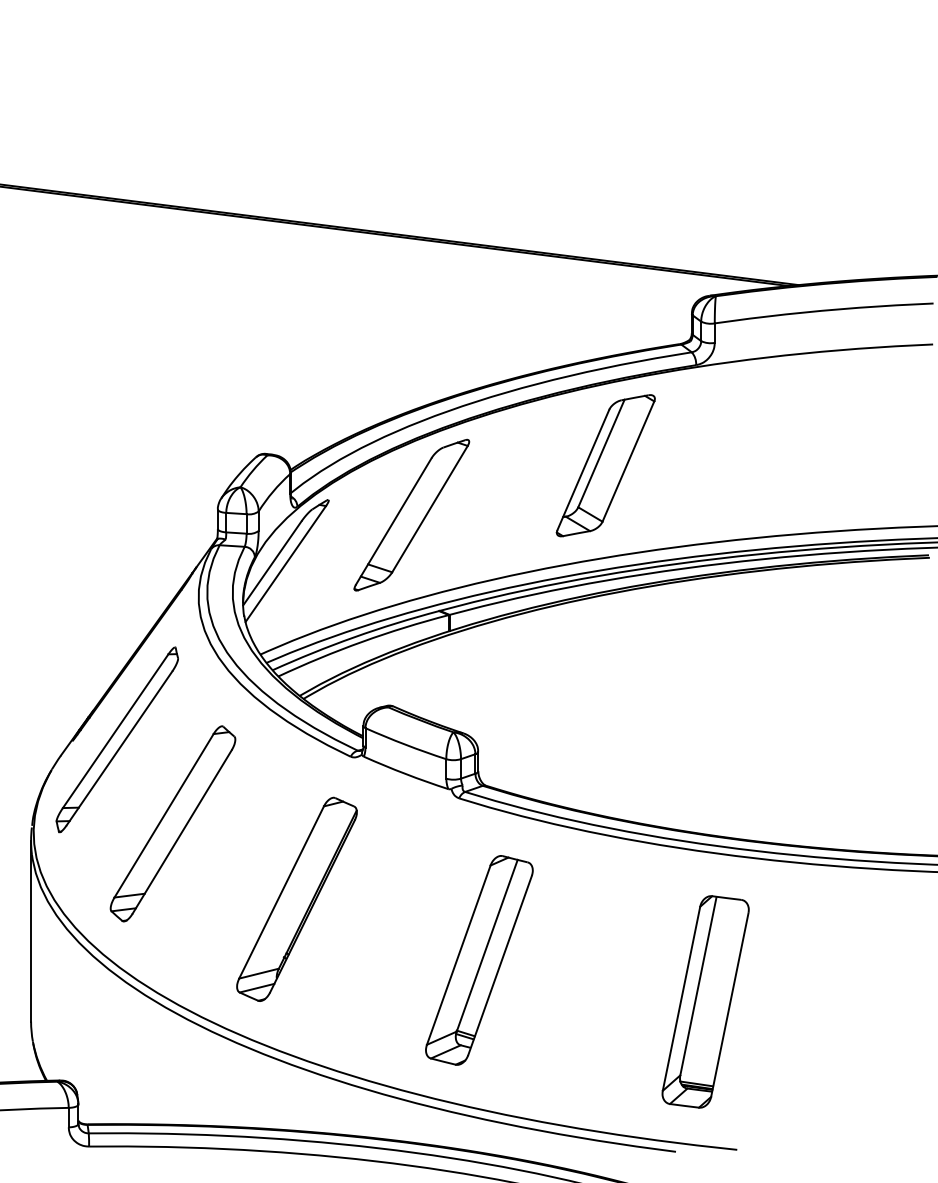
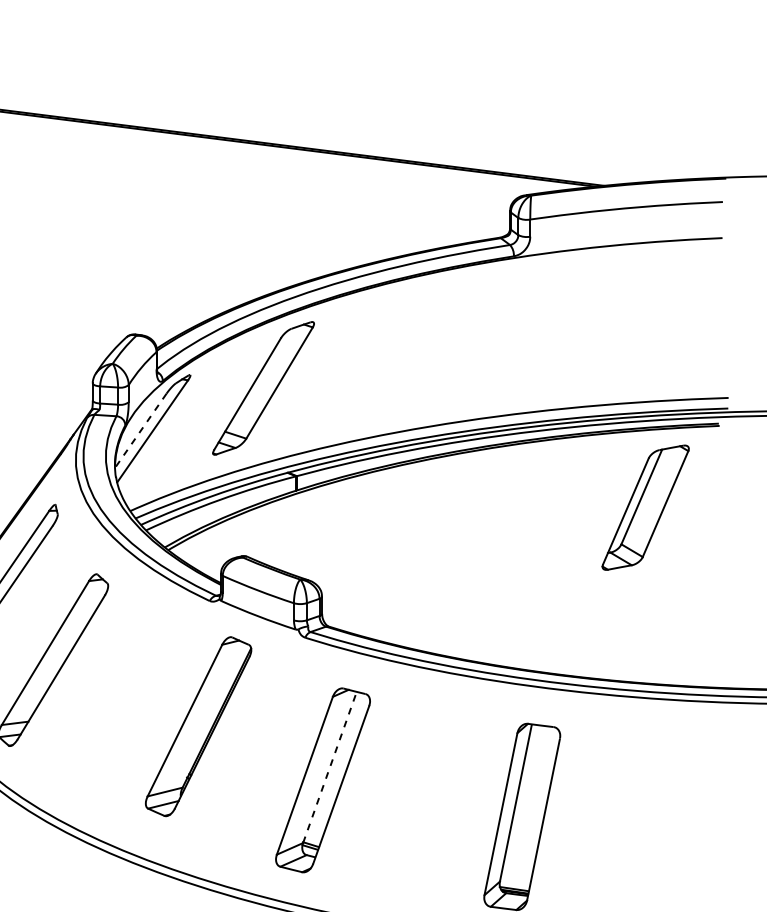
part: (605, 465) -> (645, 507), moved
line: (272, 563) -> (140, 430), solid -> dashed
part: (296, 898) -> (198, 725), moved
line: (487, 945) -> (330, 767), solid -> dashed

